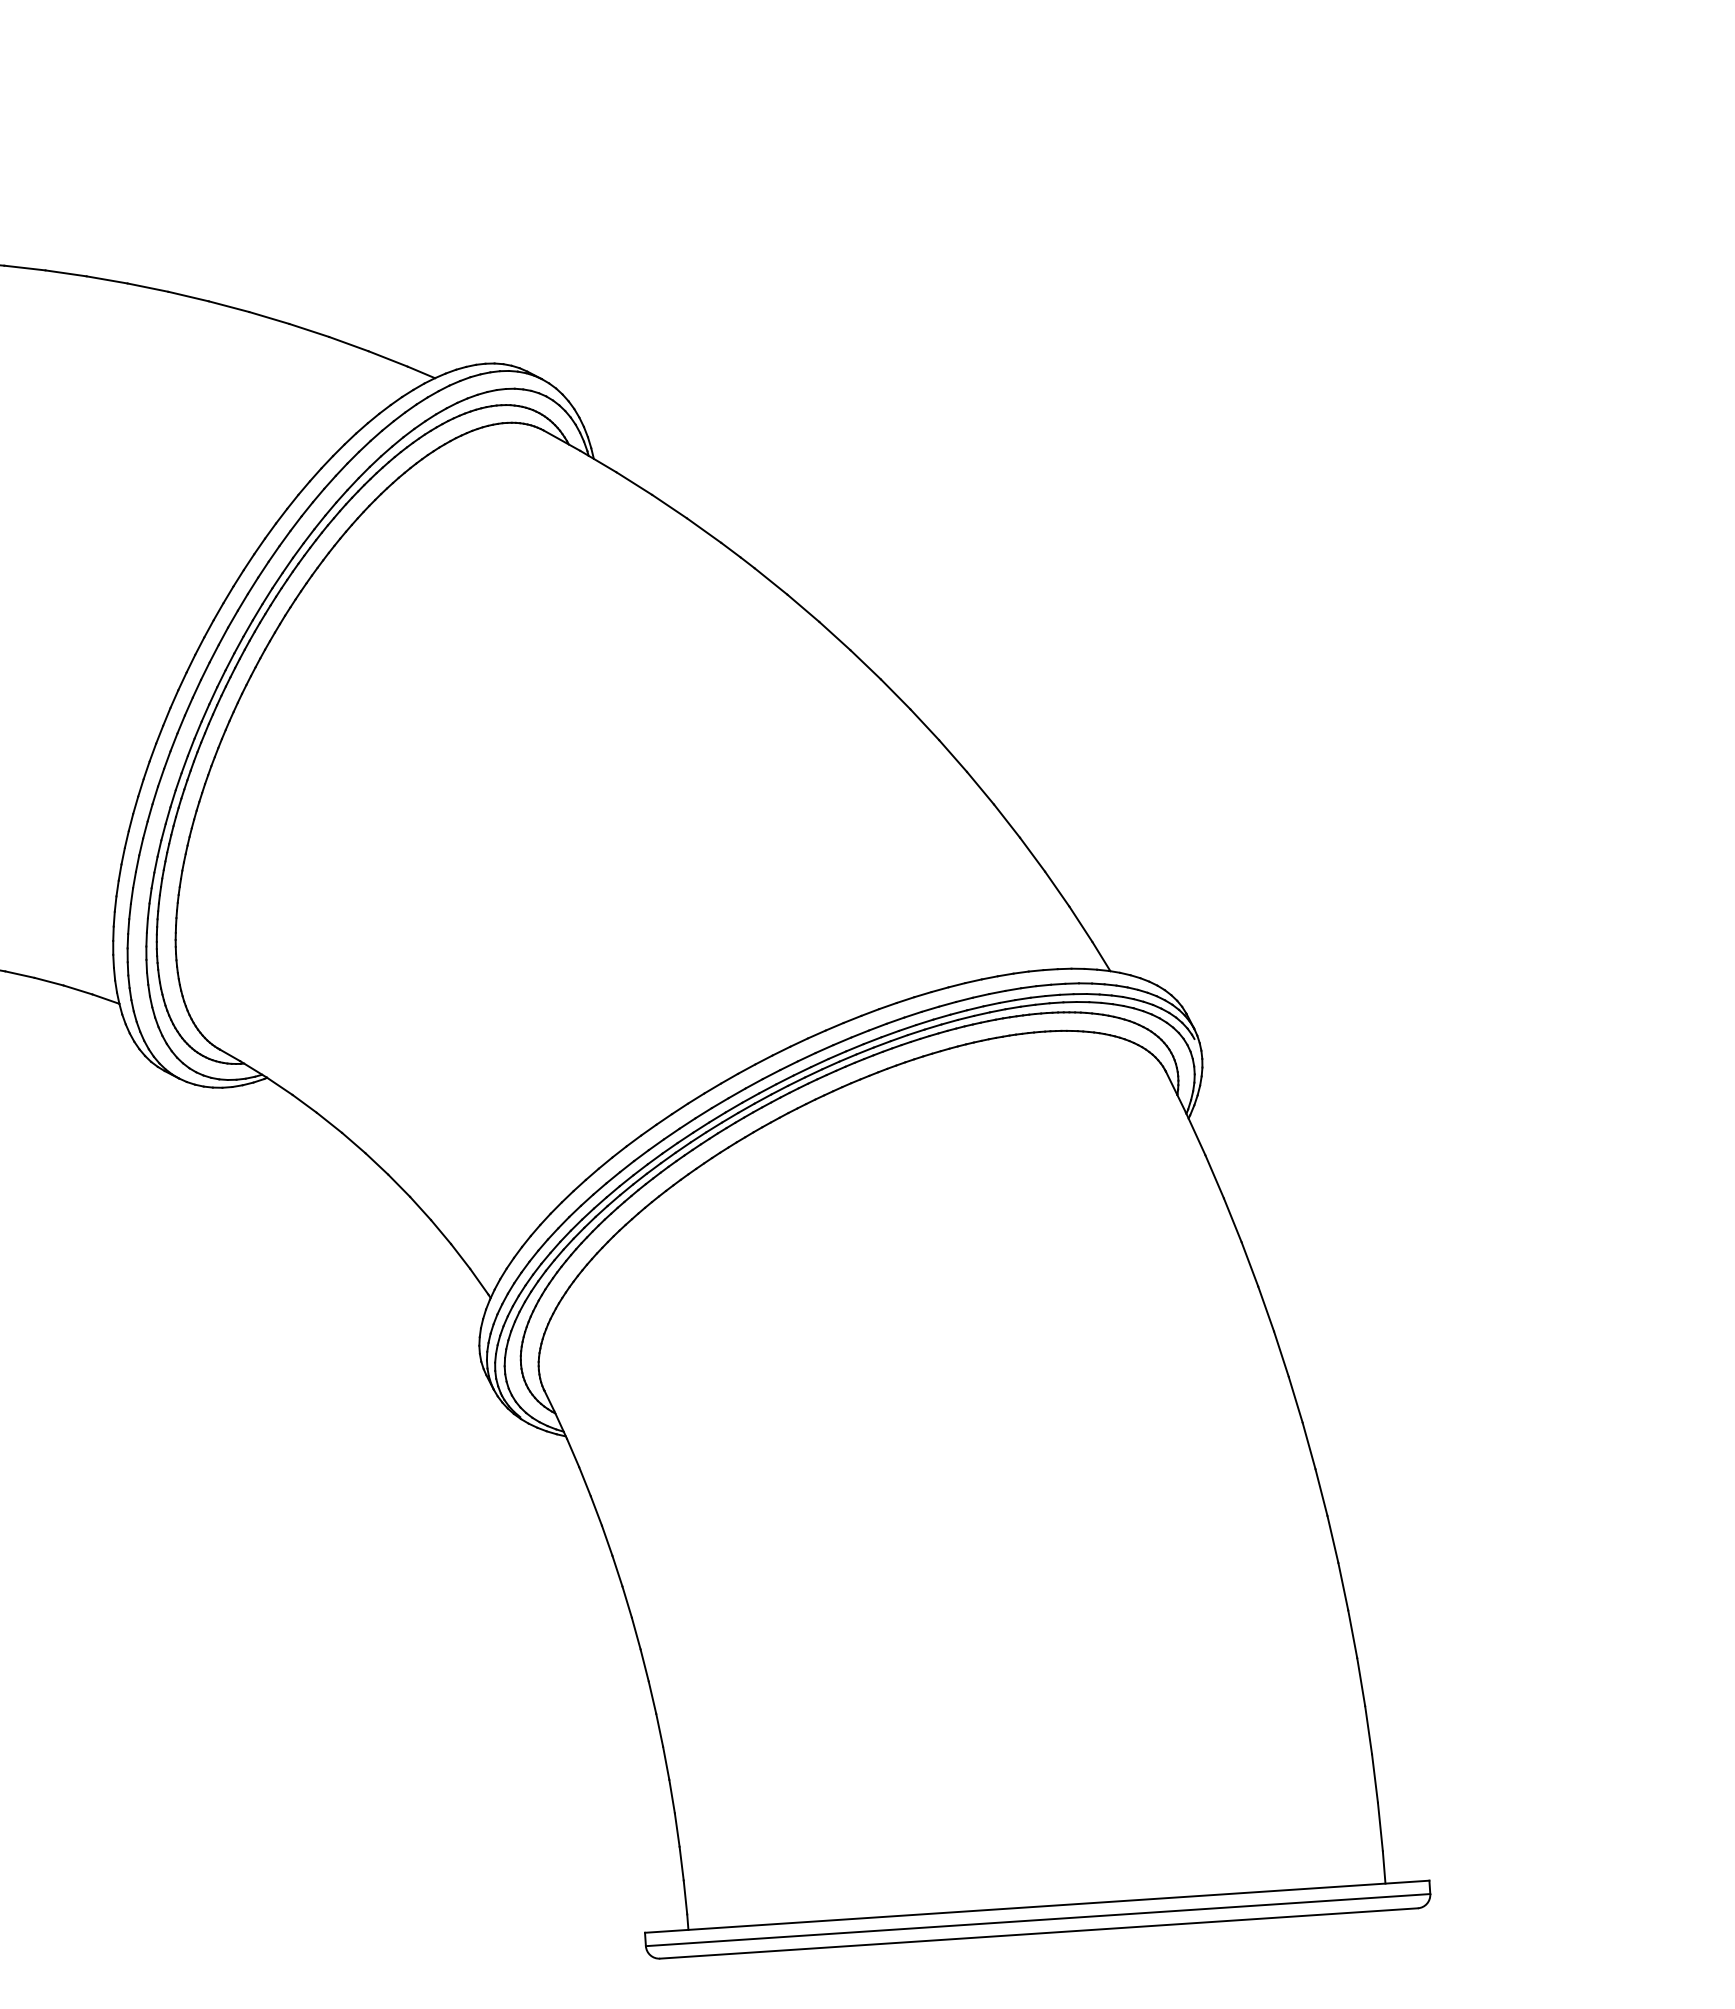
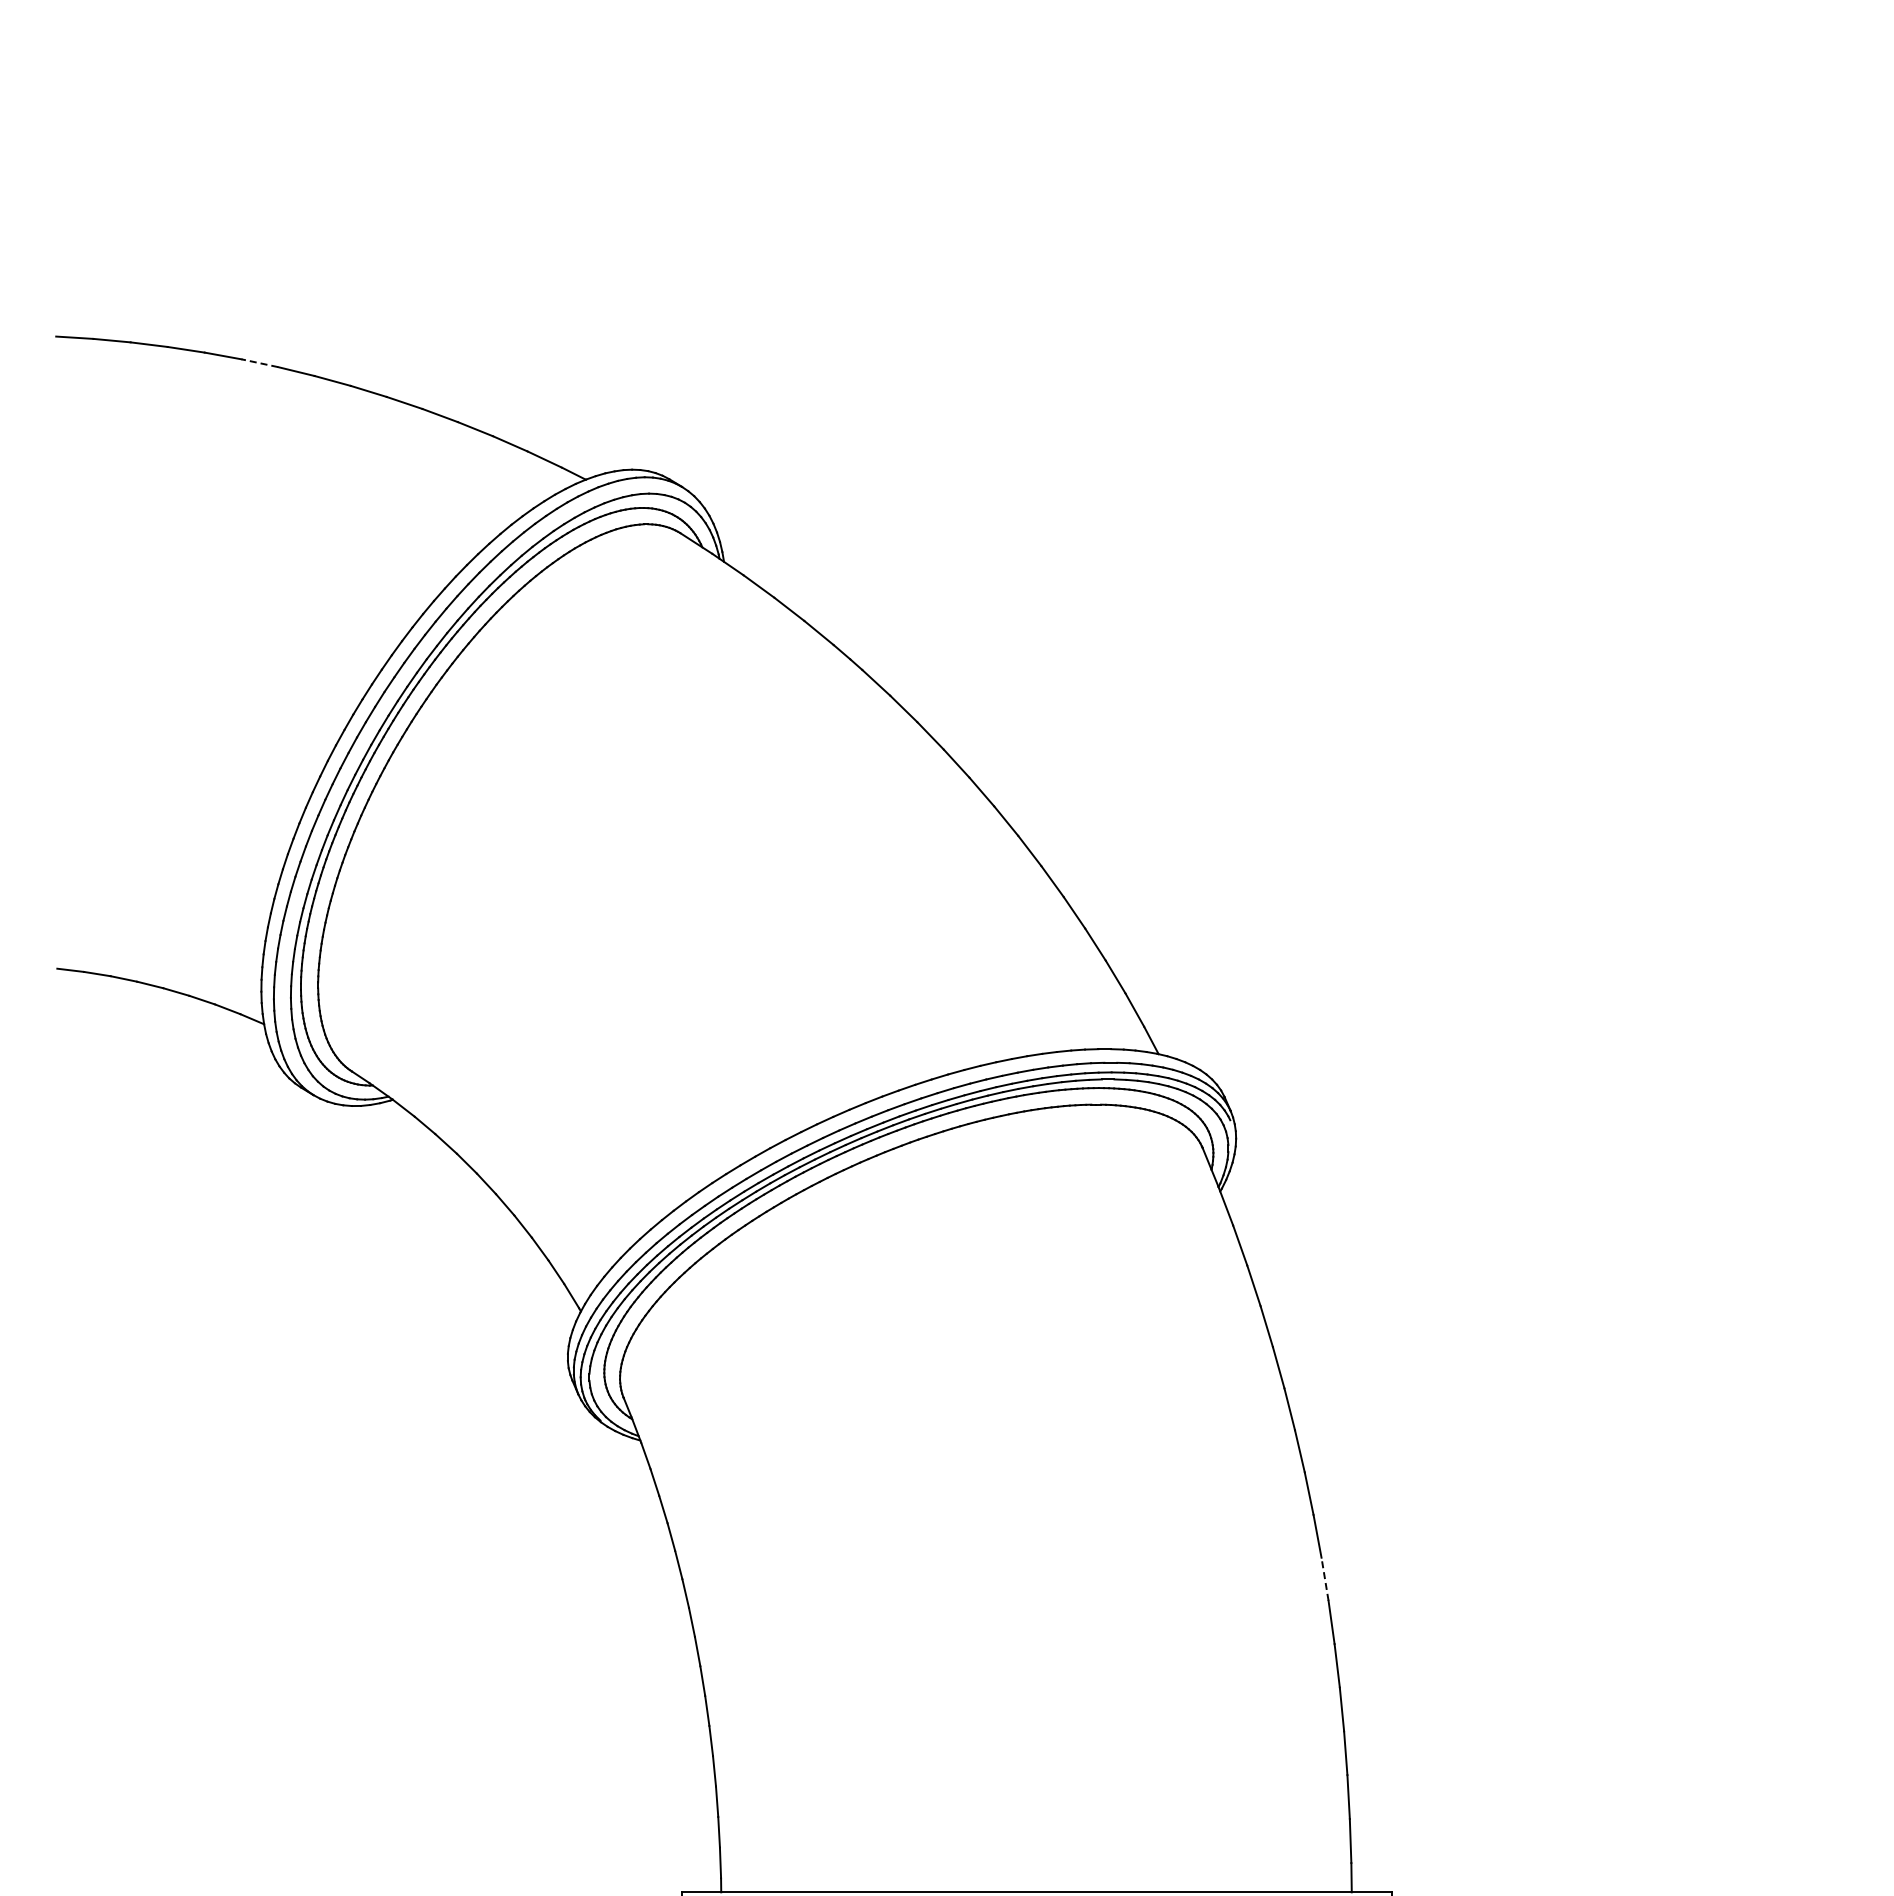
line: (65, 273) -> (259, 363), solid -> dashed
line: (1333, 1539) -> (1325, 1579), solid -> dashed

